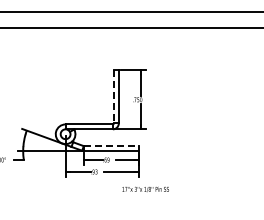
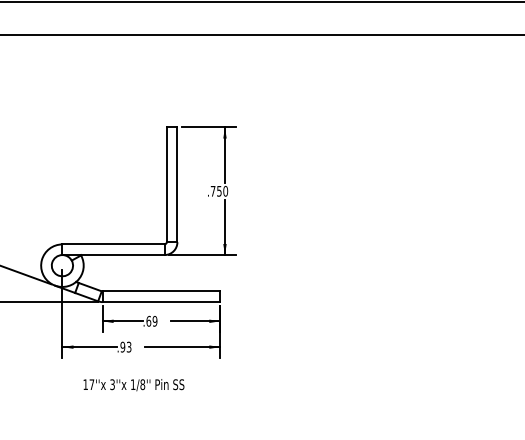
line: (113, 96) -> (165, 184), dashed -> solid
line: (111, 146) -> (161, 292), dashed -> solid
text: (145, 188) -> (133, 382), moved

